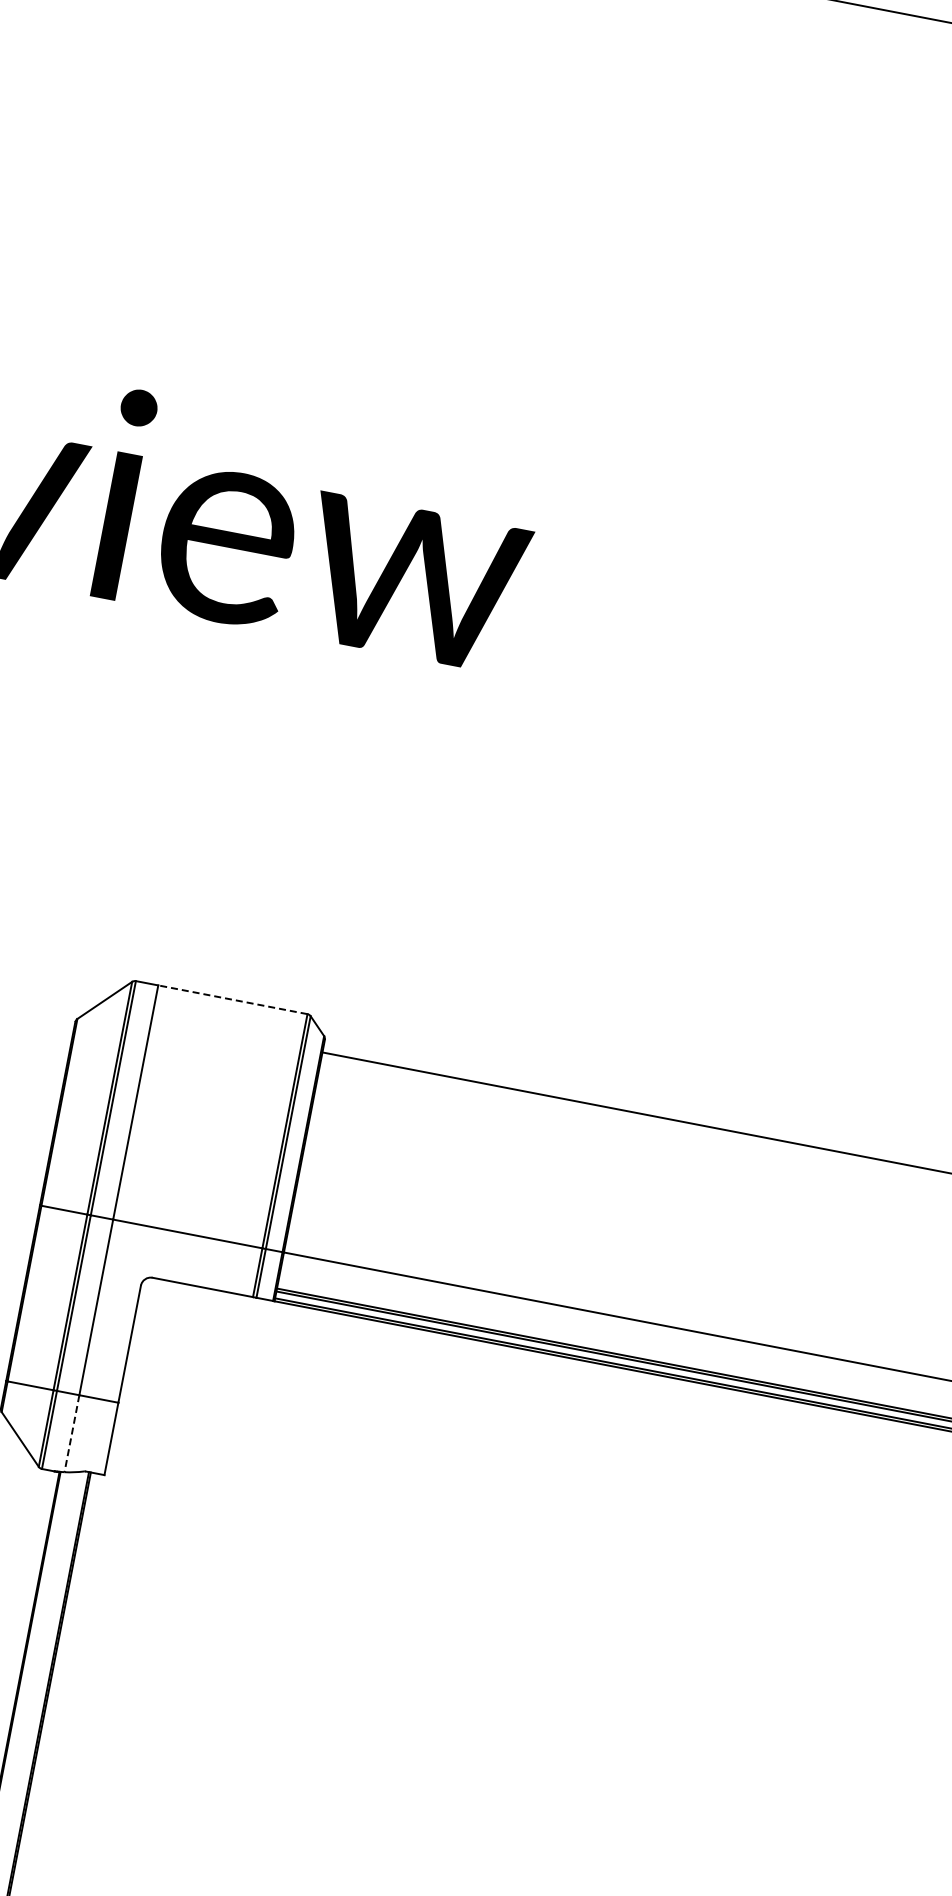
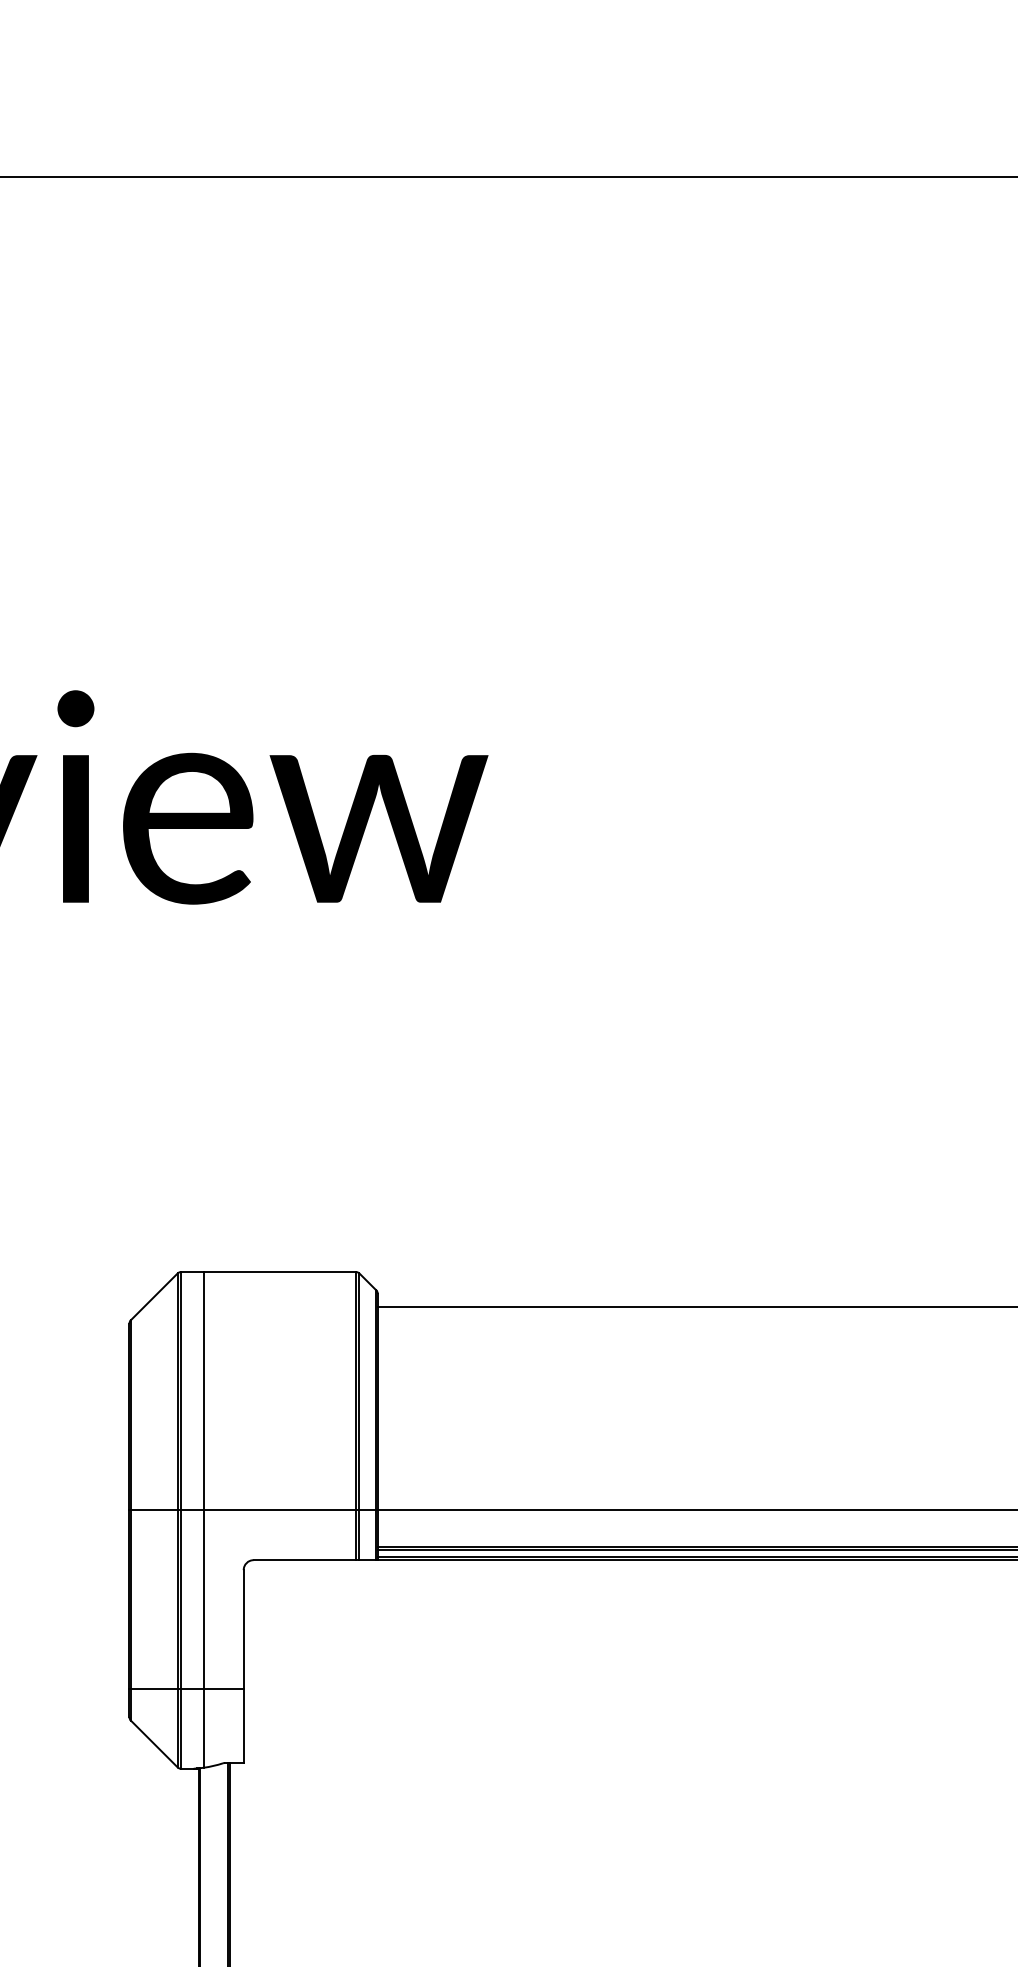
line: (232, 1000) -> (279, 1272), dashed -> solid
line: (71, 1434) -> (203, 1729), dashed -> solid

